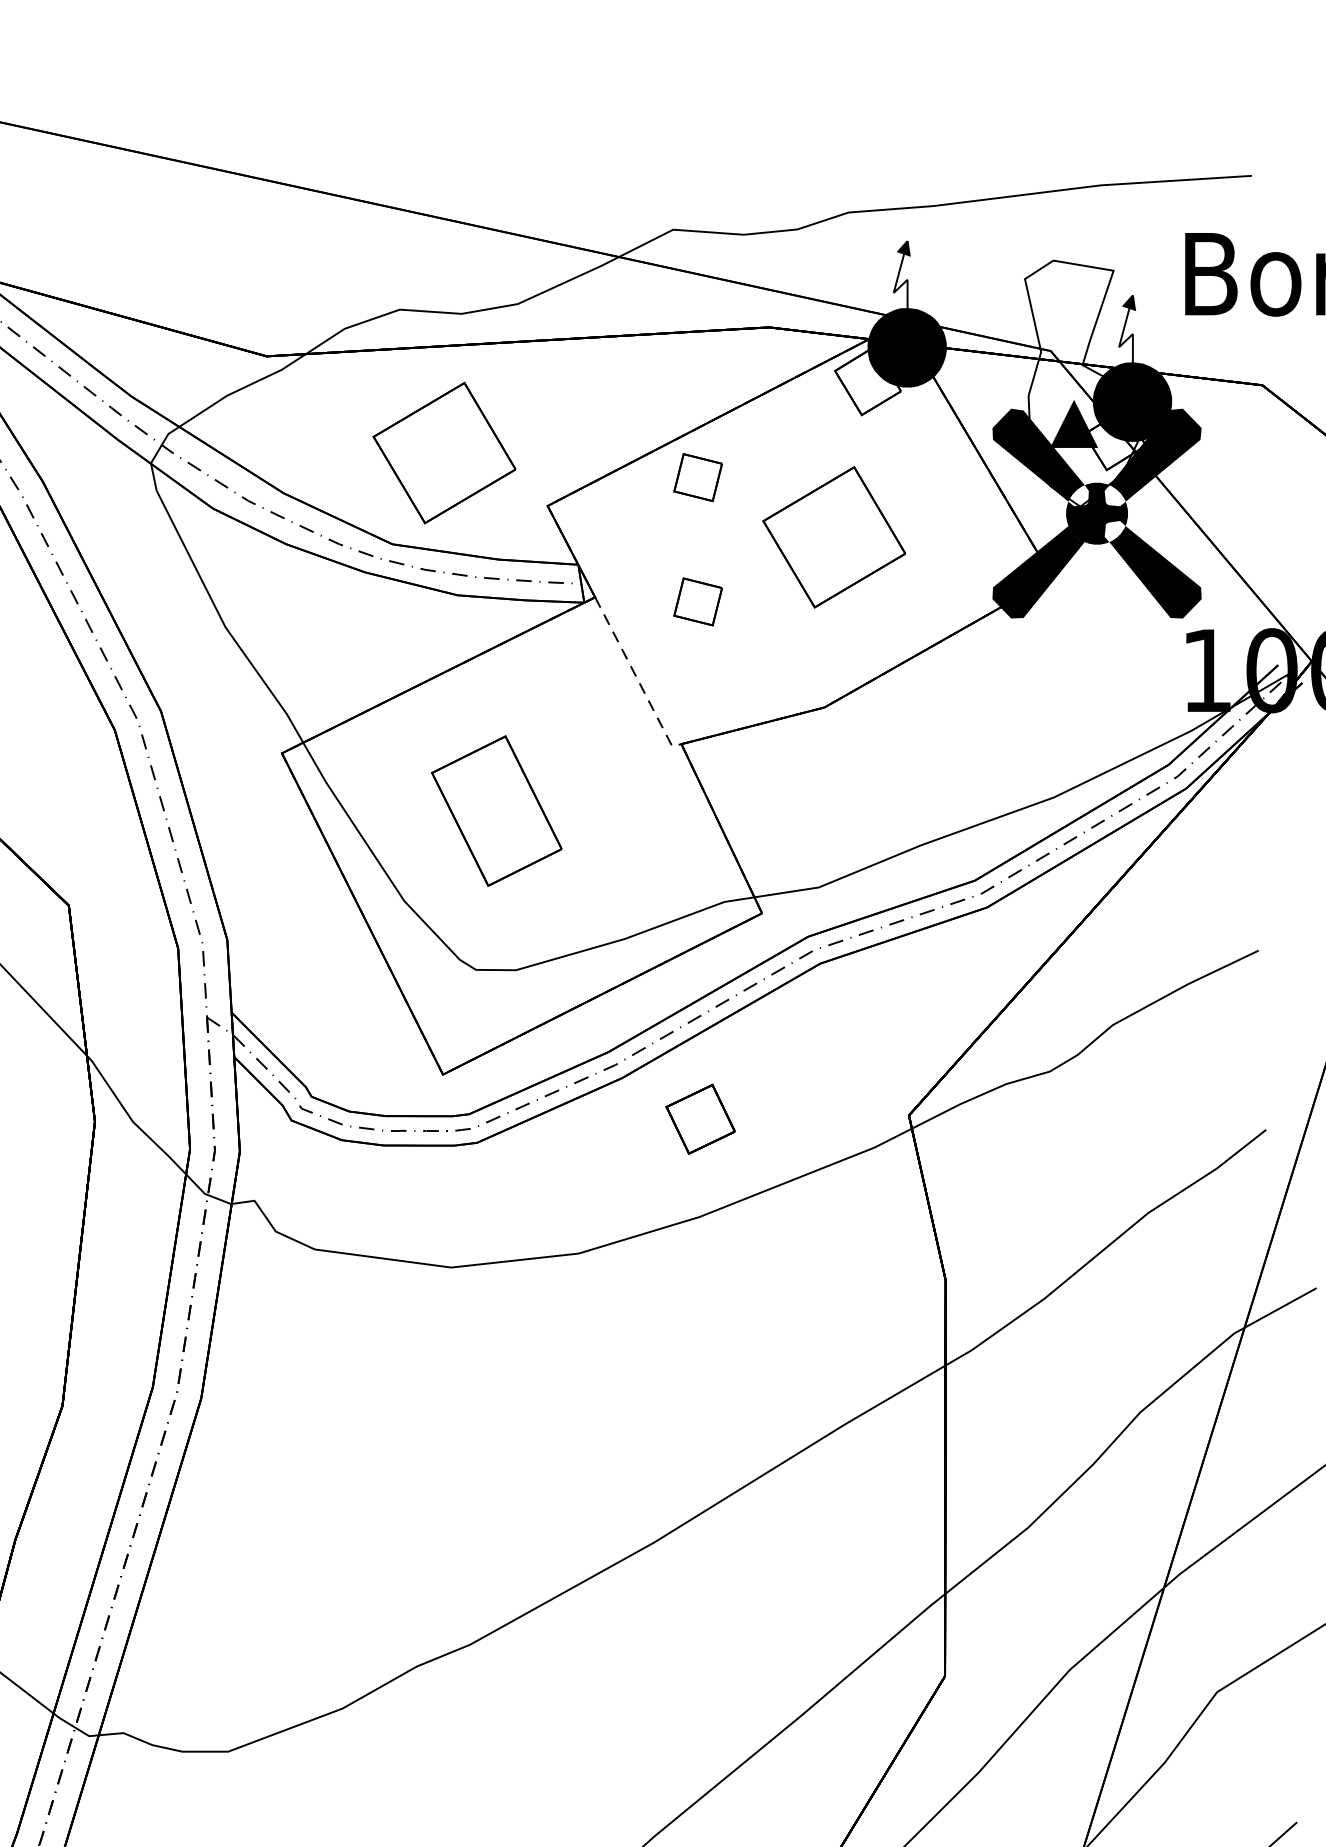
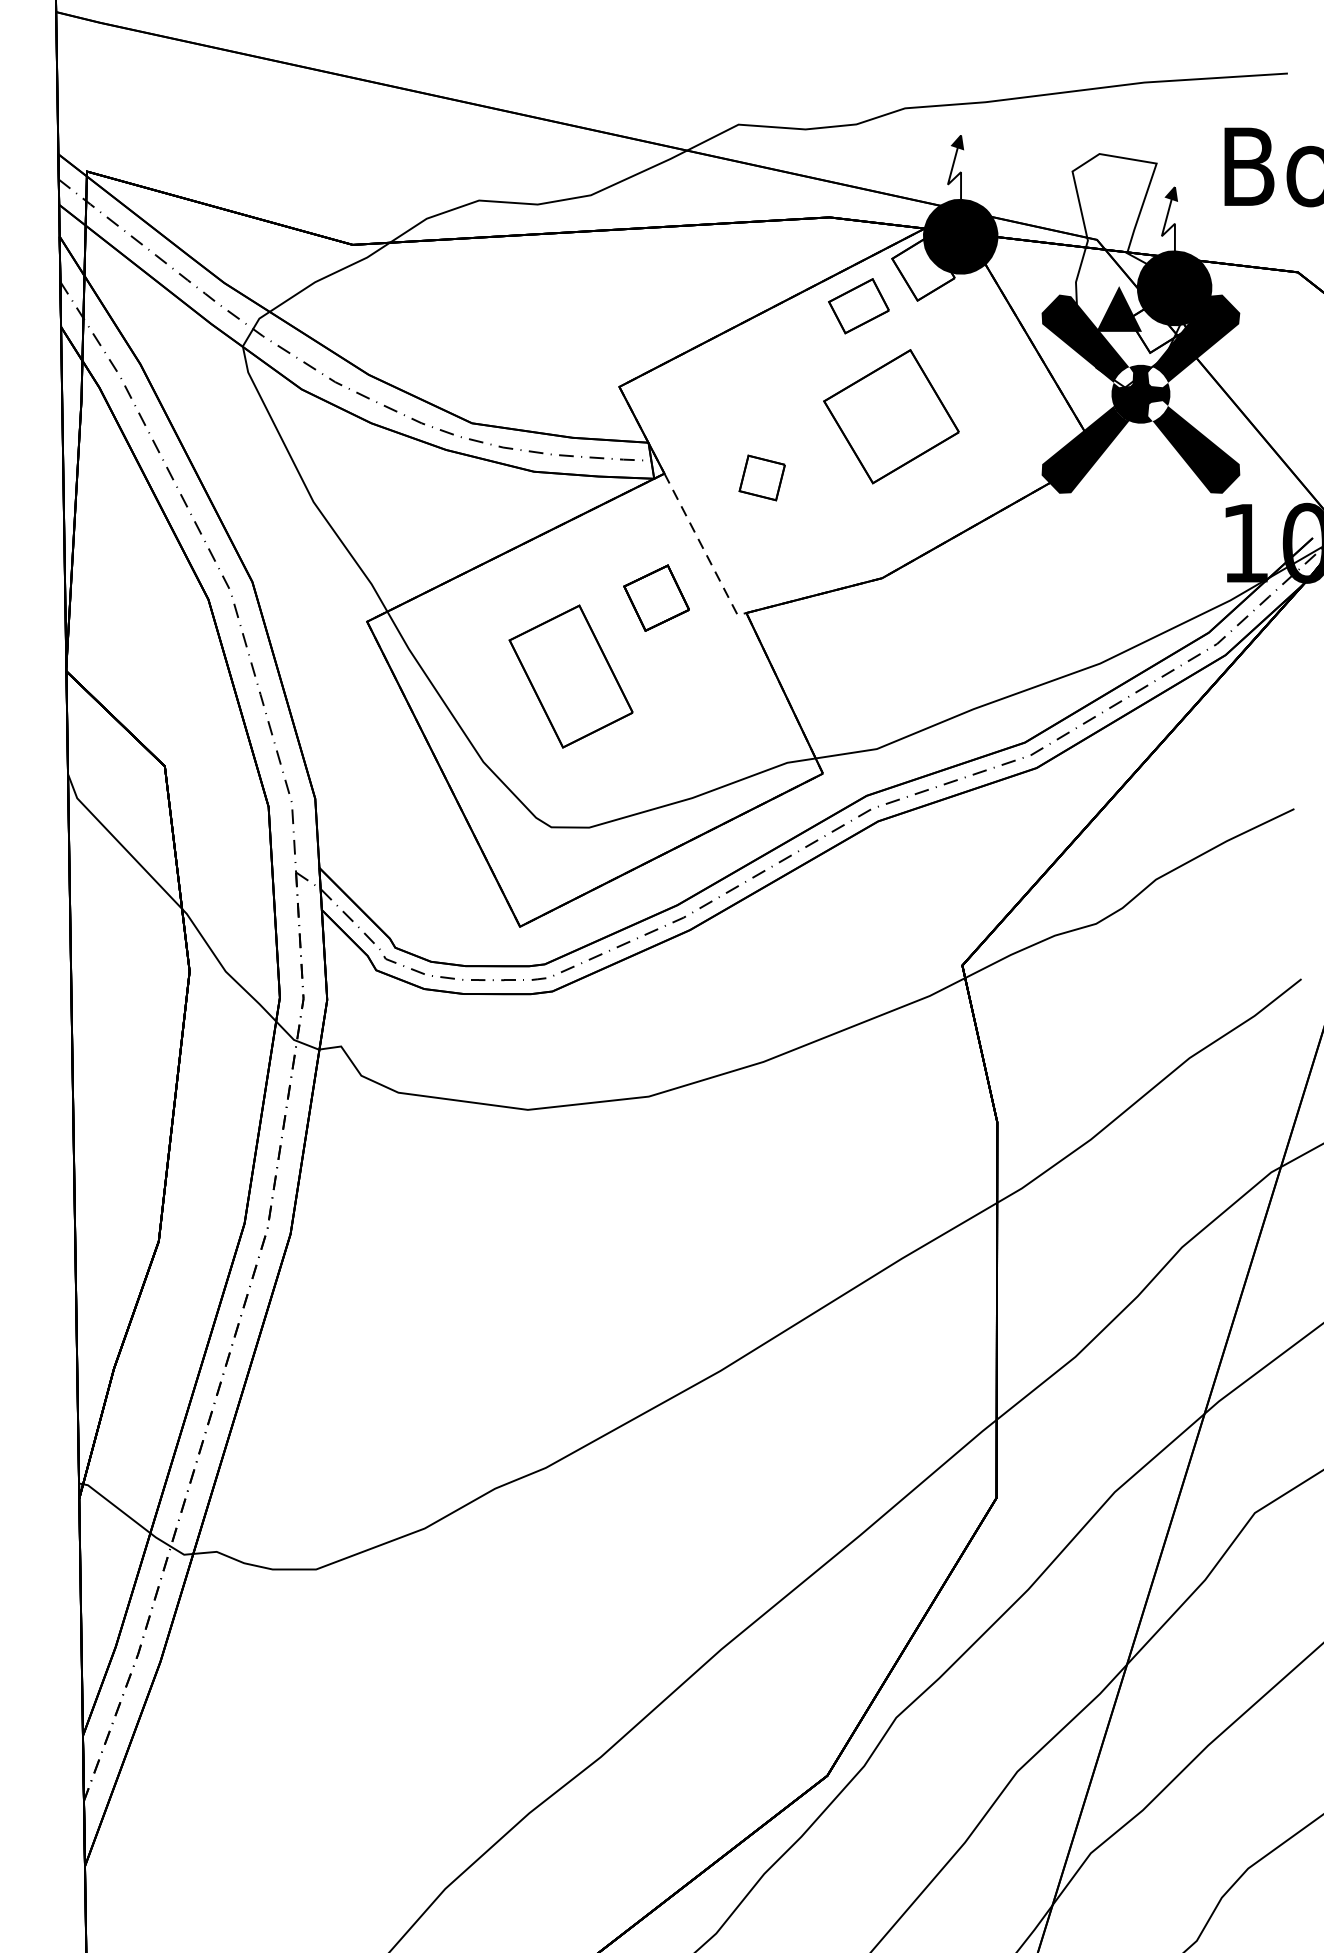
part: (799, 421) -> (858, 306), added
part: (444, 452) -> (521, 336), removed
part: (697, 477) -> (761, 359), removed
part: (700, 1118) -> (656, 597), moved

